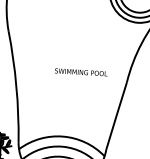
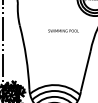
text: (81, 71) -> (63, 30), moved

